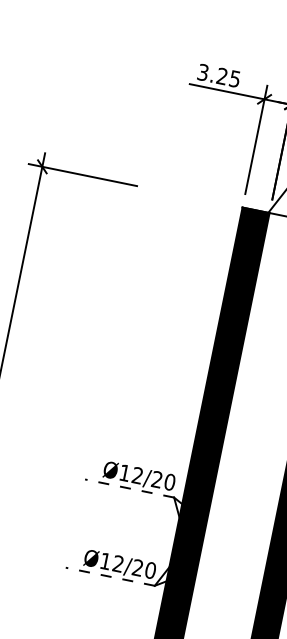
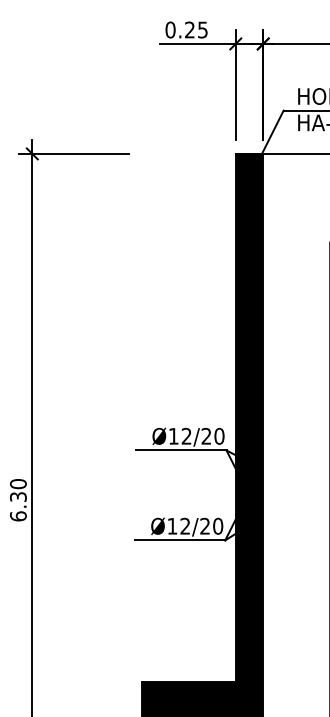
text: (203, 72) -> (170, 29), 3.25 -> 0.25
line: (128, 488) -> (180, 450), dashed -> solid
line: (109, 576) -> (179, 540), dashed -> solid

